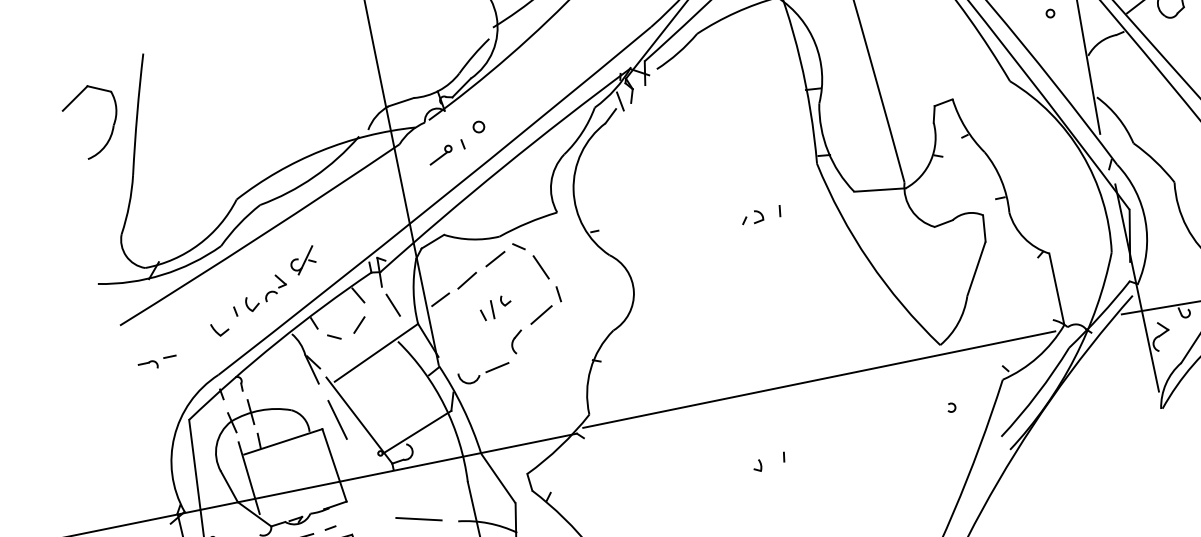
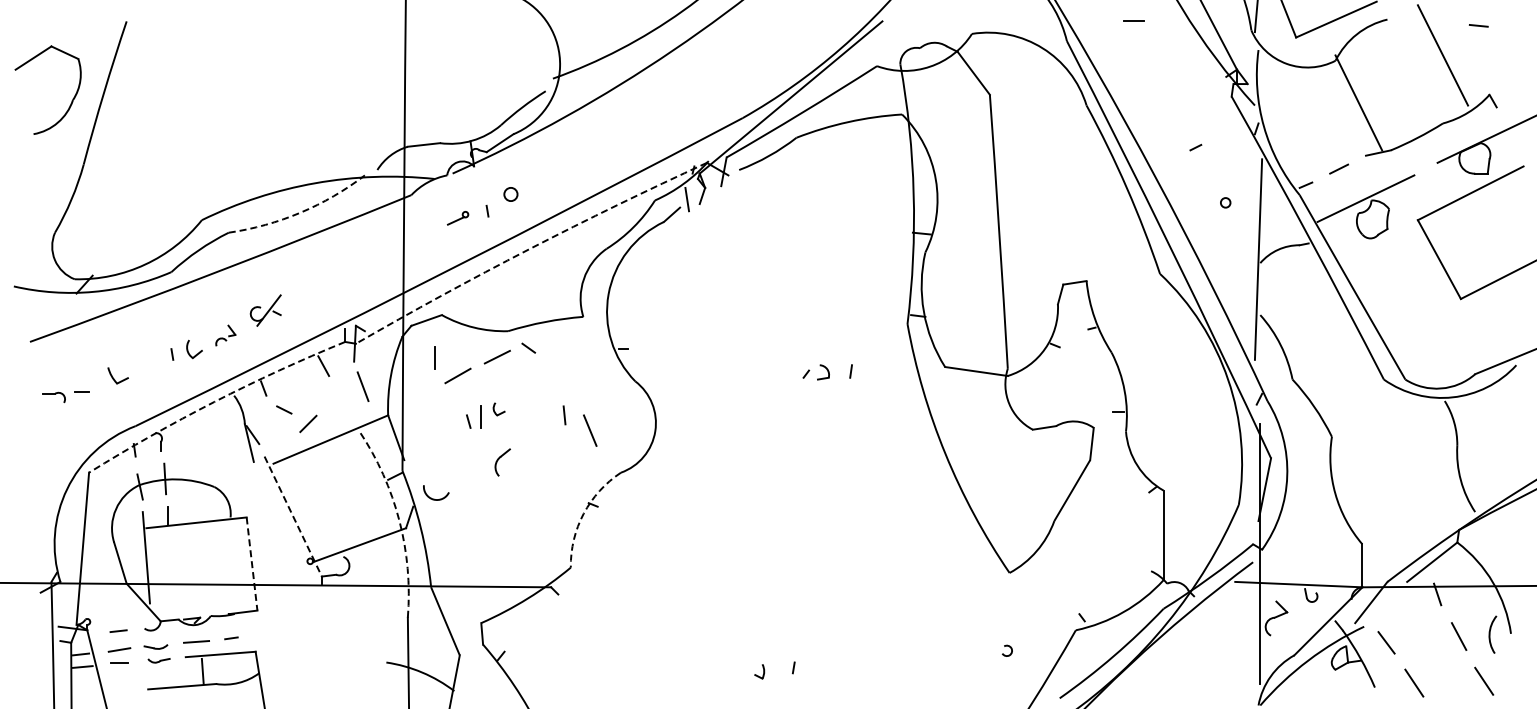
part: (440, 155) -> (457, 218), size x0.7
arc: (502, 167) -> (529, 249), solid -> dashed
arc: (314, 176) -> (300, 212), solid -> dashed
line: (541, 267) -> (590, 430), moved
line: (445, 269) -> (434, 357), added
part: (274, 287) -> (225, 335), size x0.7
line: (439, 299) -> (420, 391), removed
line: (541, 314) -> (538, 435), removed
line: (359, 324) -> (308, 423), moved
part: (219, 329) -> (117, 375), moved
arc: (277, 342) -> (214, 401), solid -> dashed
line: (497, 367) -> (472, 487), removed
arc: (590, 369) -> (583, 513), solid -> dashed
line: (819, 379) -> (855, 583), removed
arc: (444, 405) -> (399, 520), solid -> dashed
line: (337, 420) -> (267, 510), removed
line: (359, 421) -> (293, 517), solid -> dashed
line: (334, 465) -> (252, 564), solid -> dashed
line: (418, 518) -> (339, 649), removed

